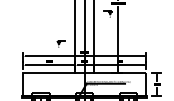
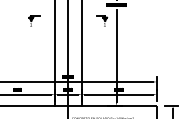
part: (60, 43) -> (33, 20), moved

